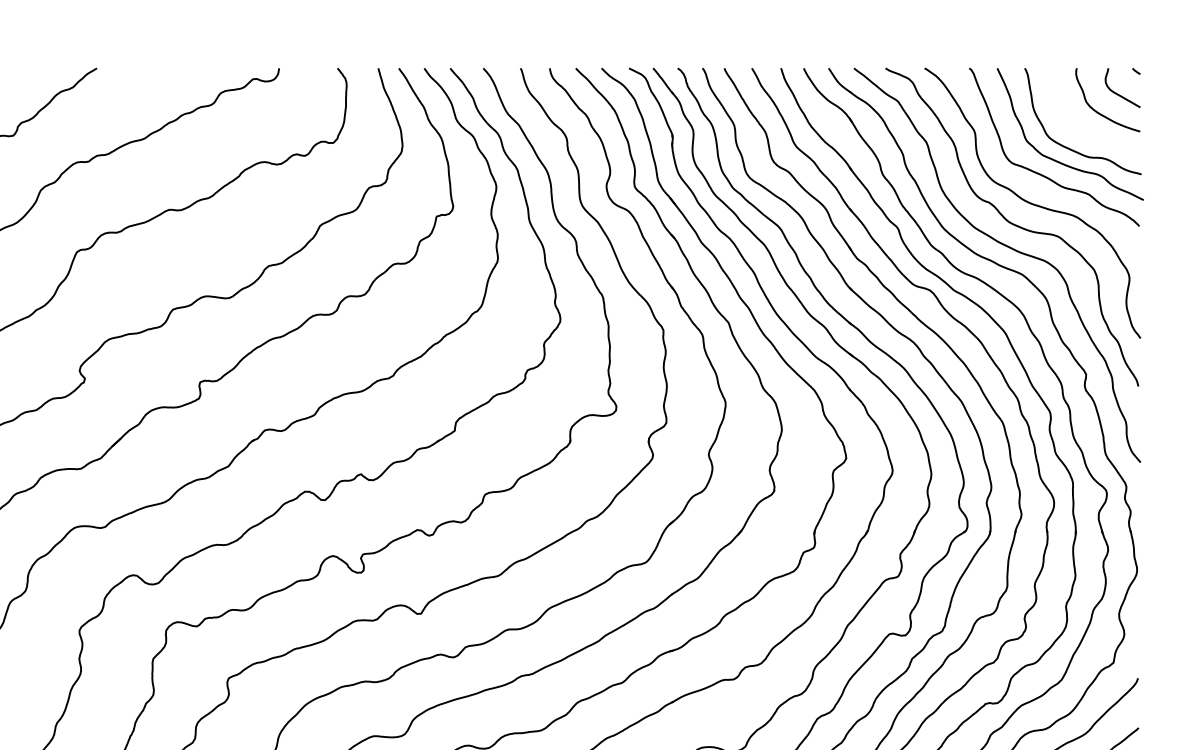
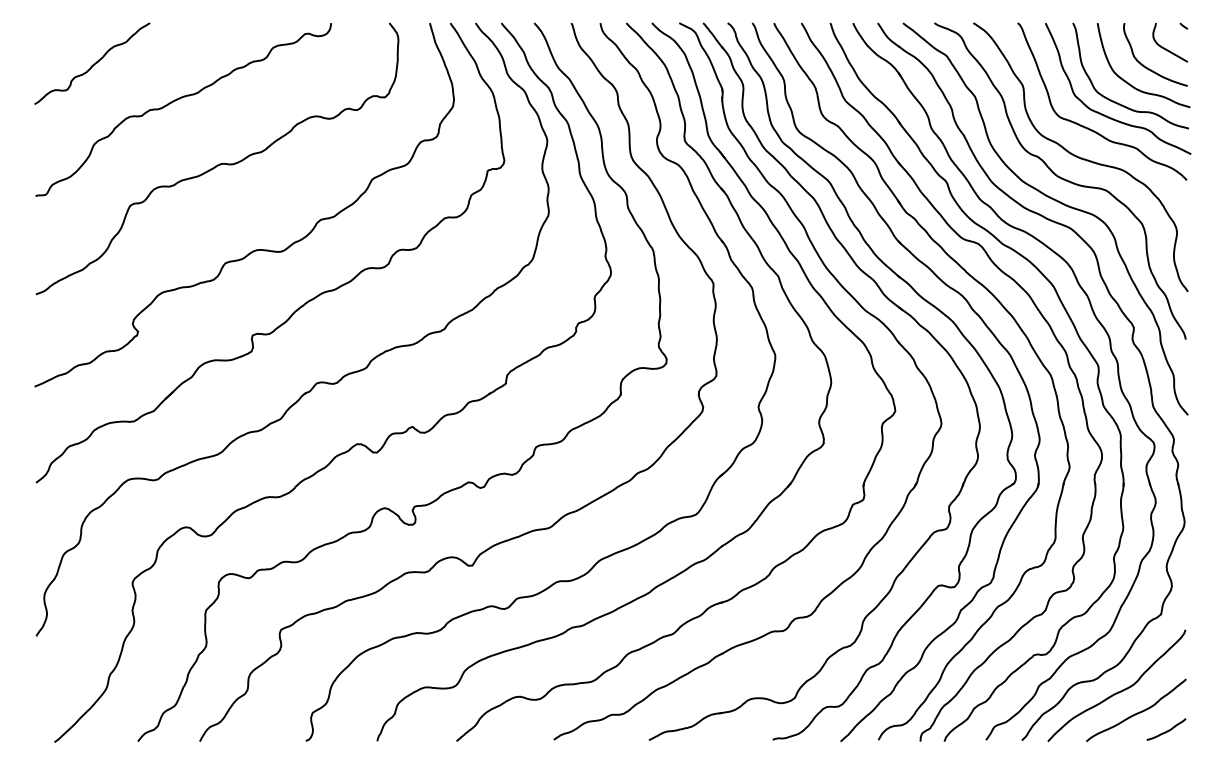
curve: (1083, 130) -> (1131, 84), added

